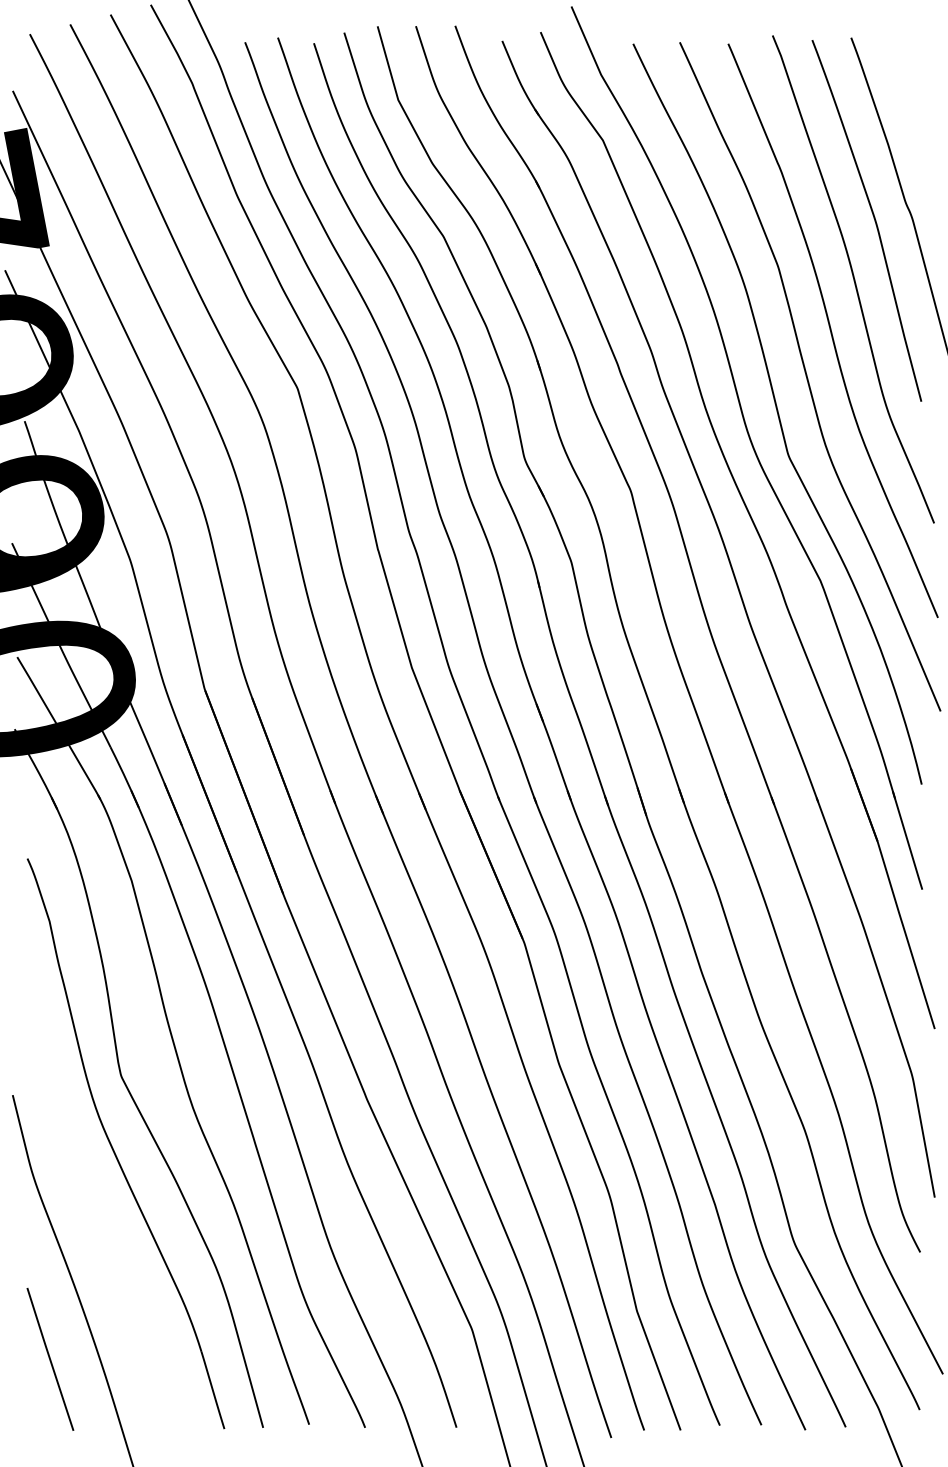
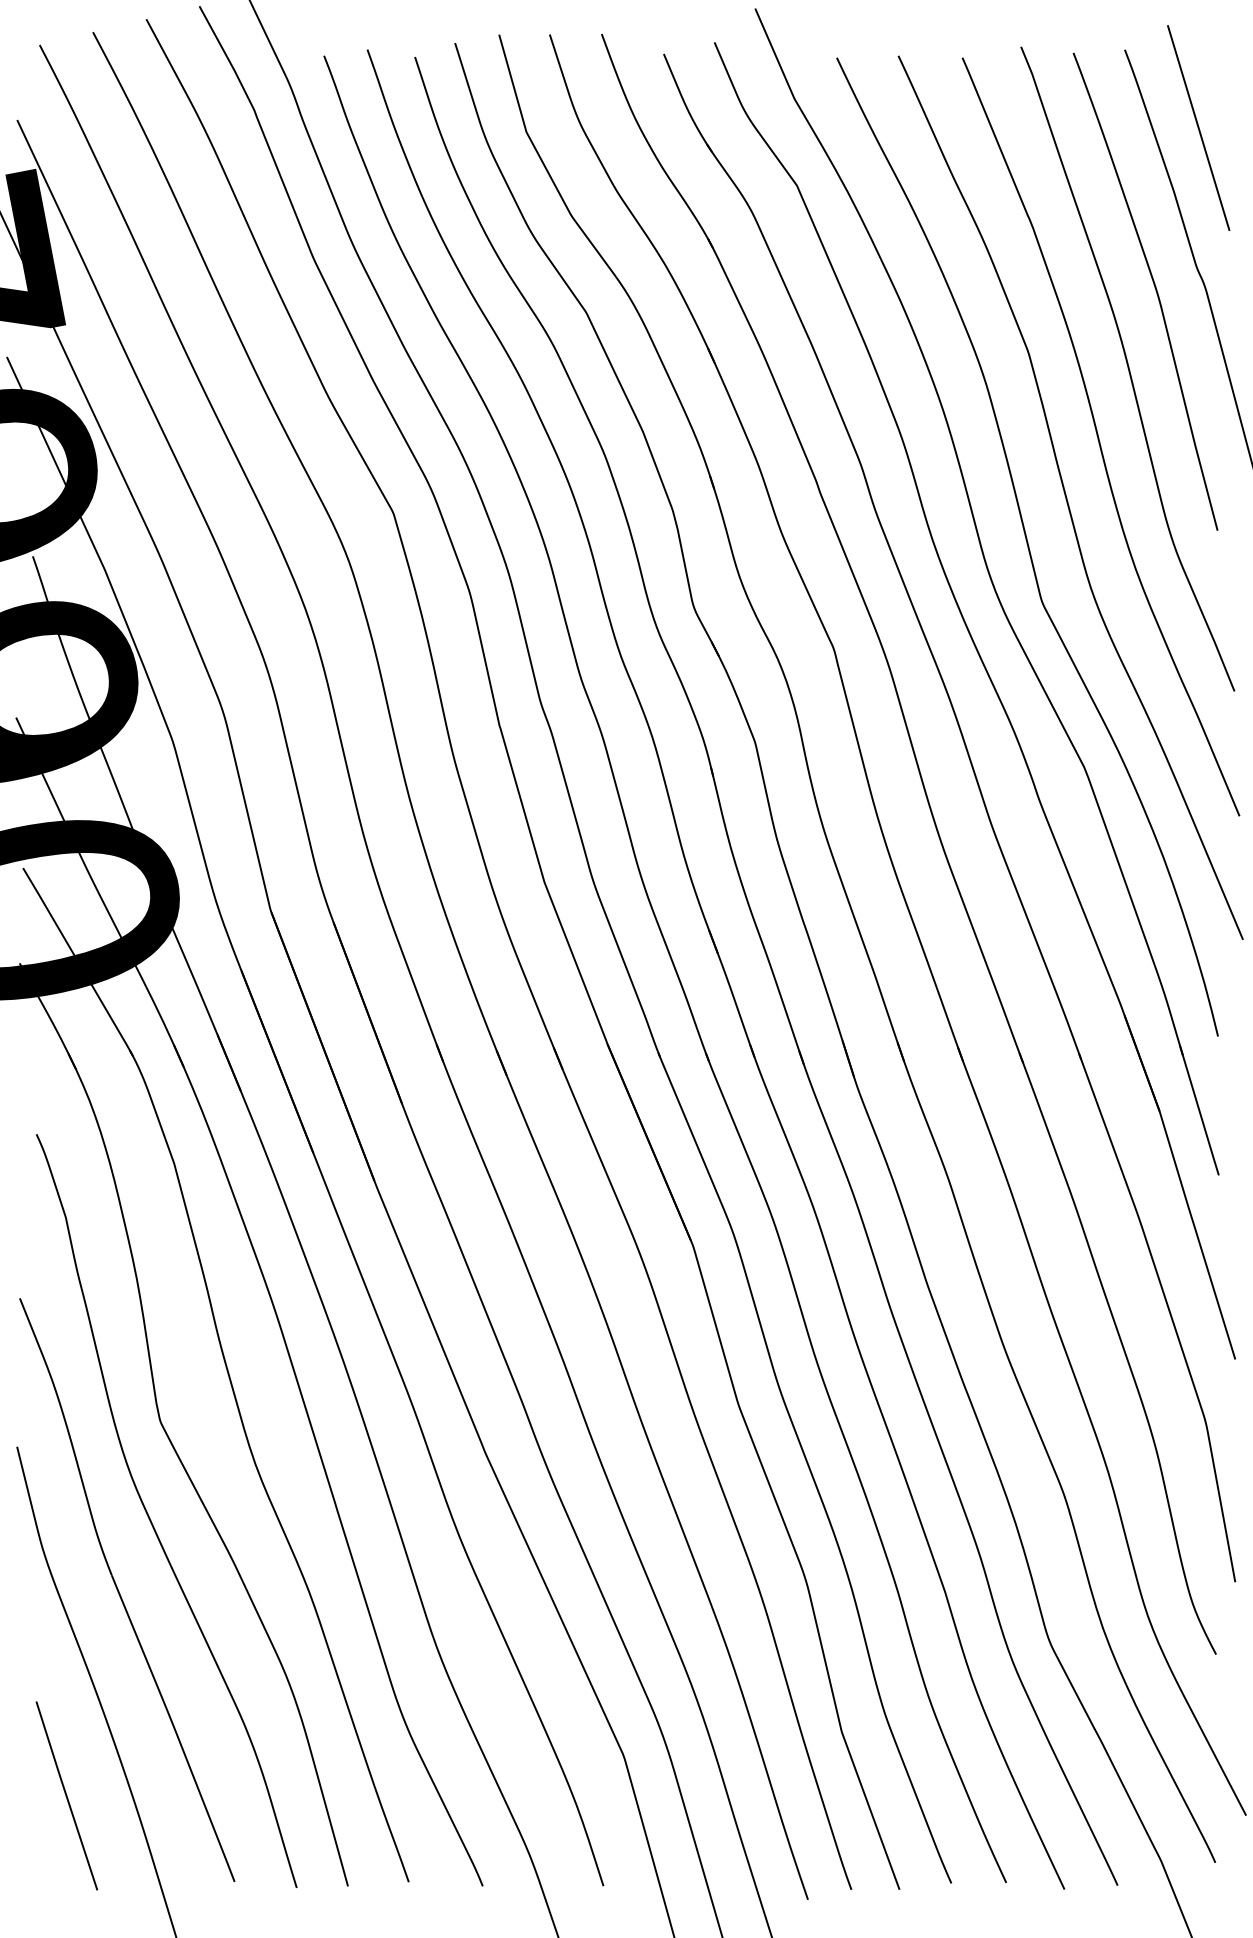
line: (906, 96) -> (1198, 127), added
part: (91, 1206) -> (120, 1593), added

